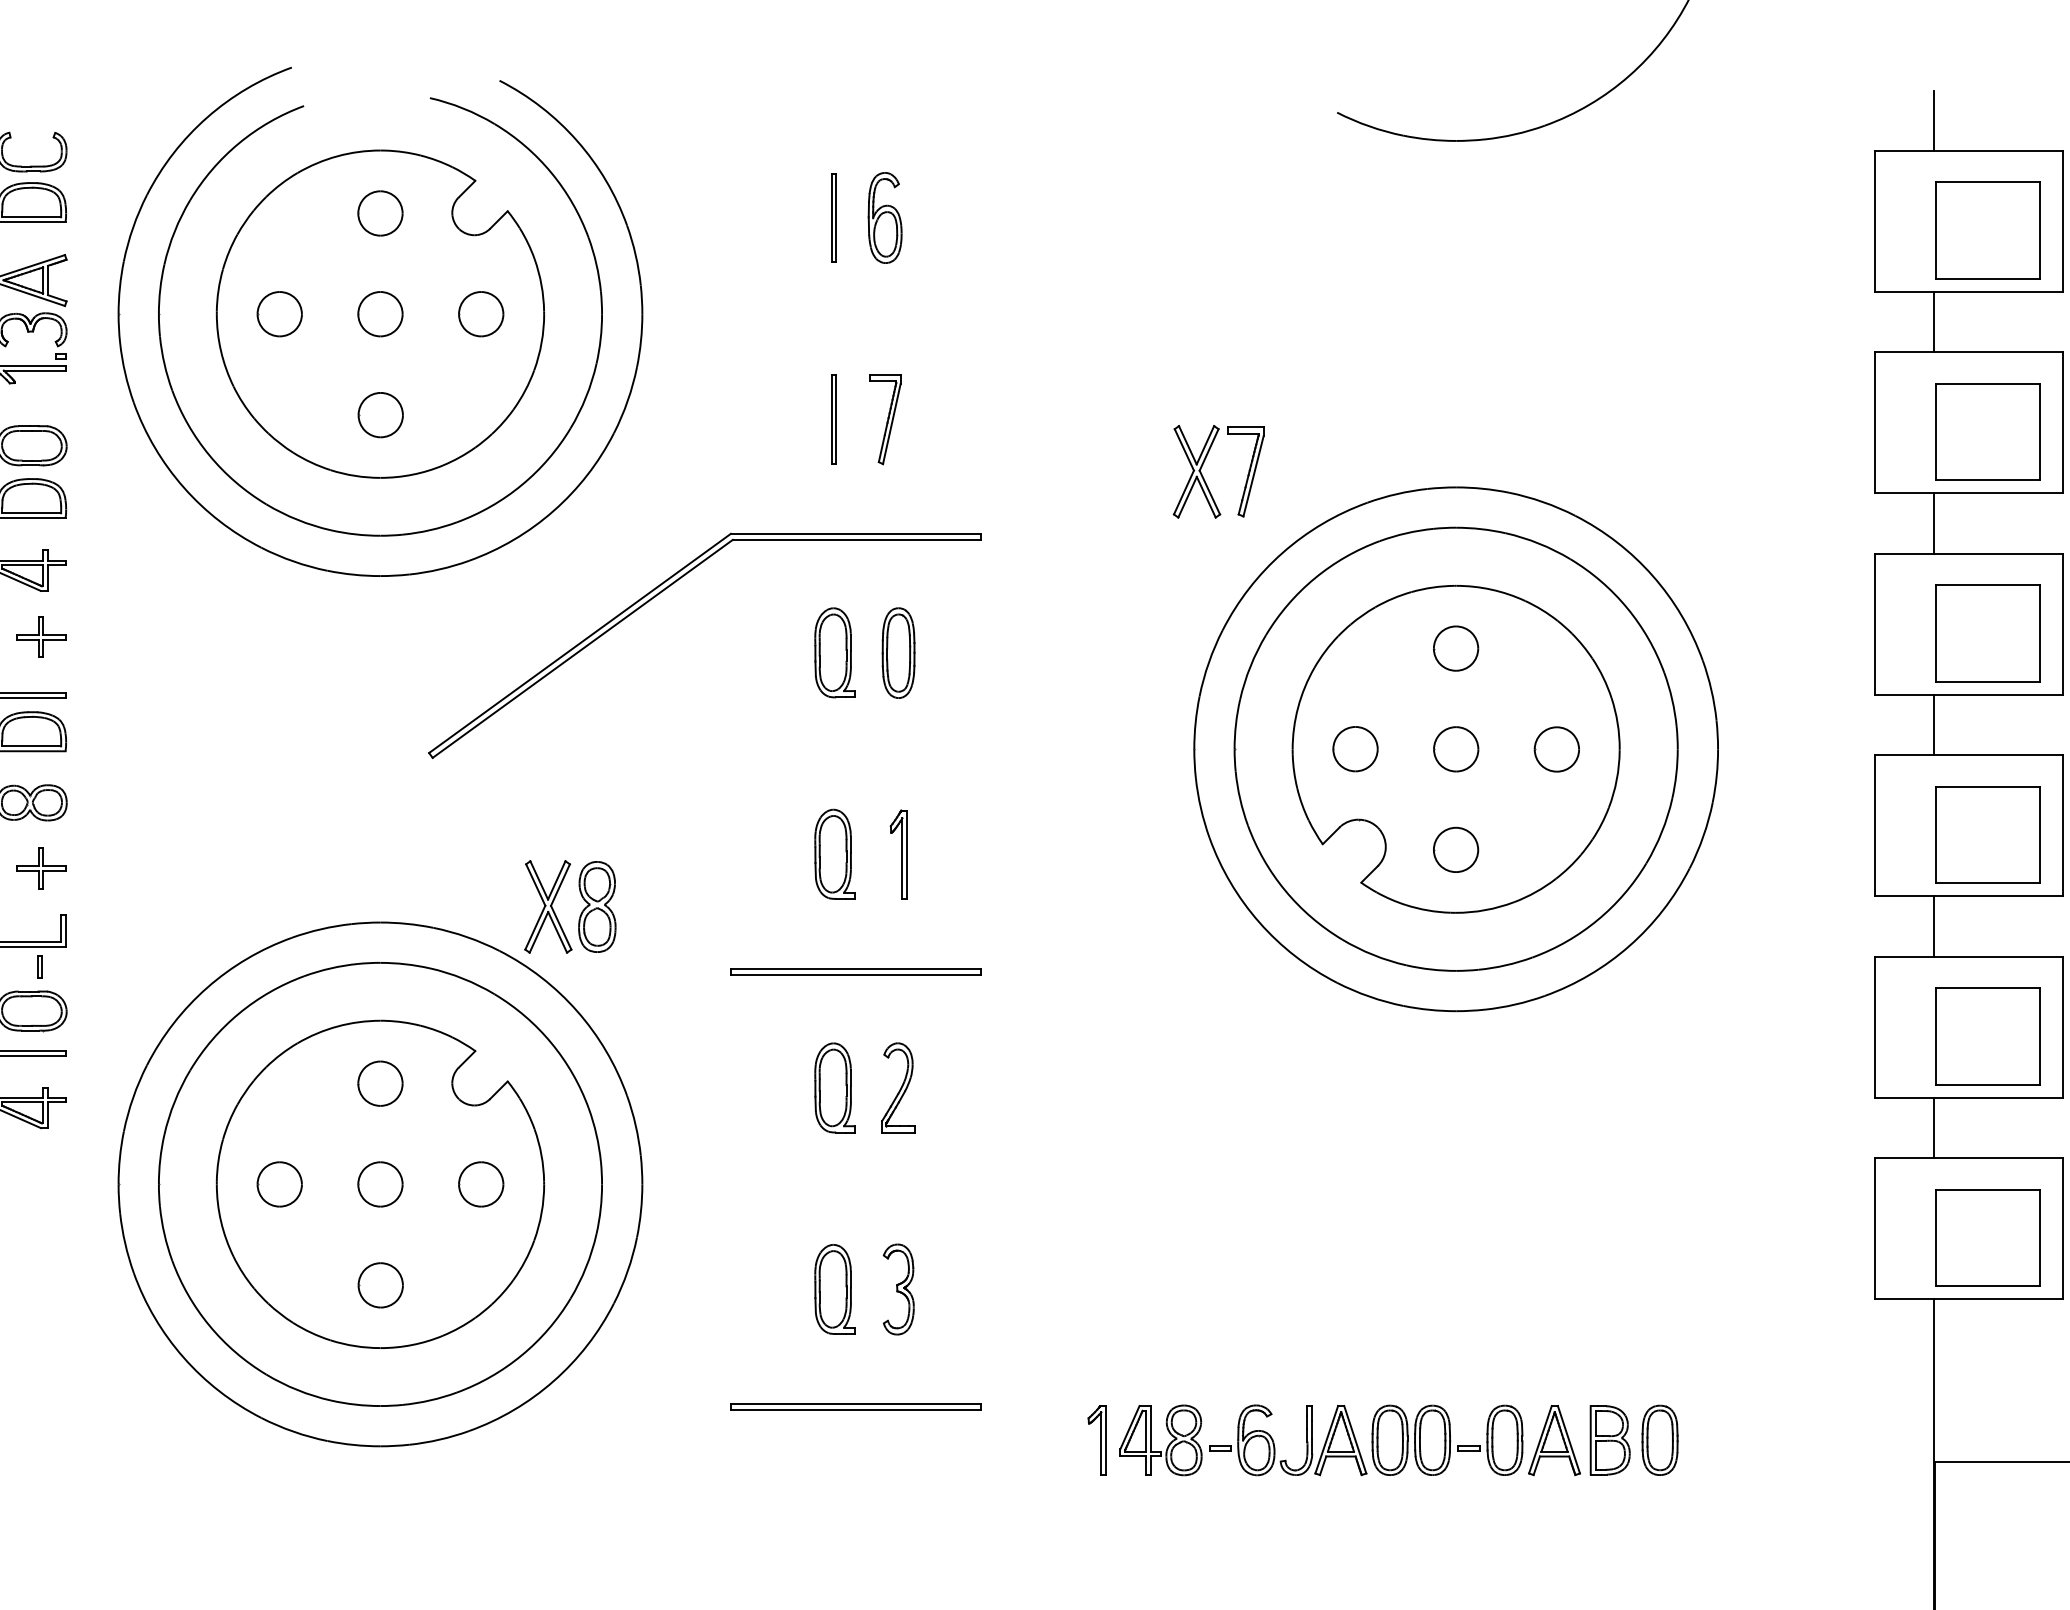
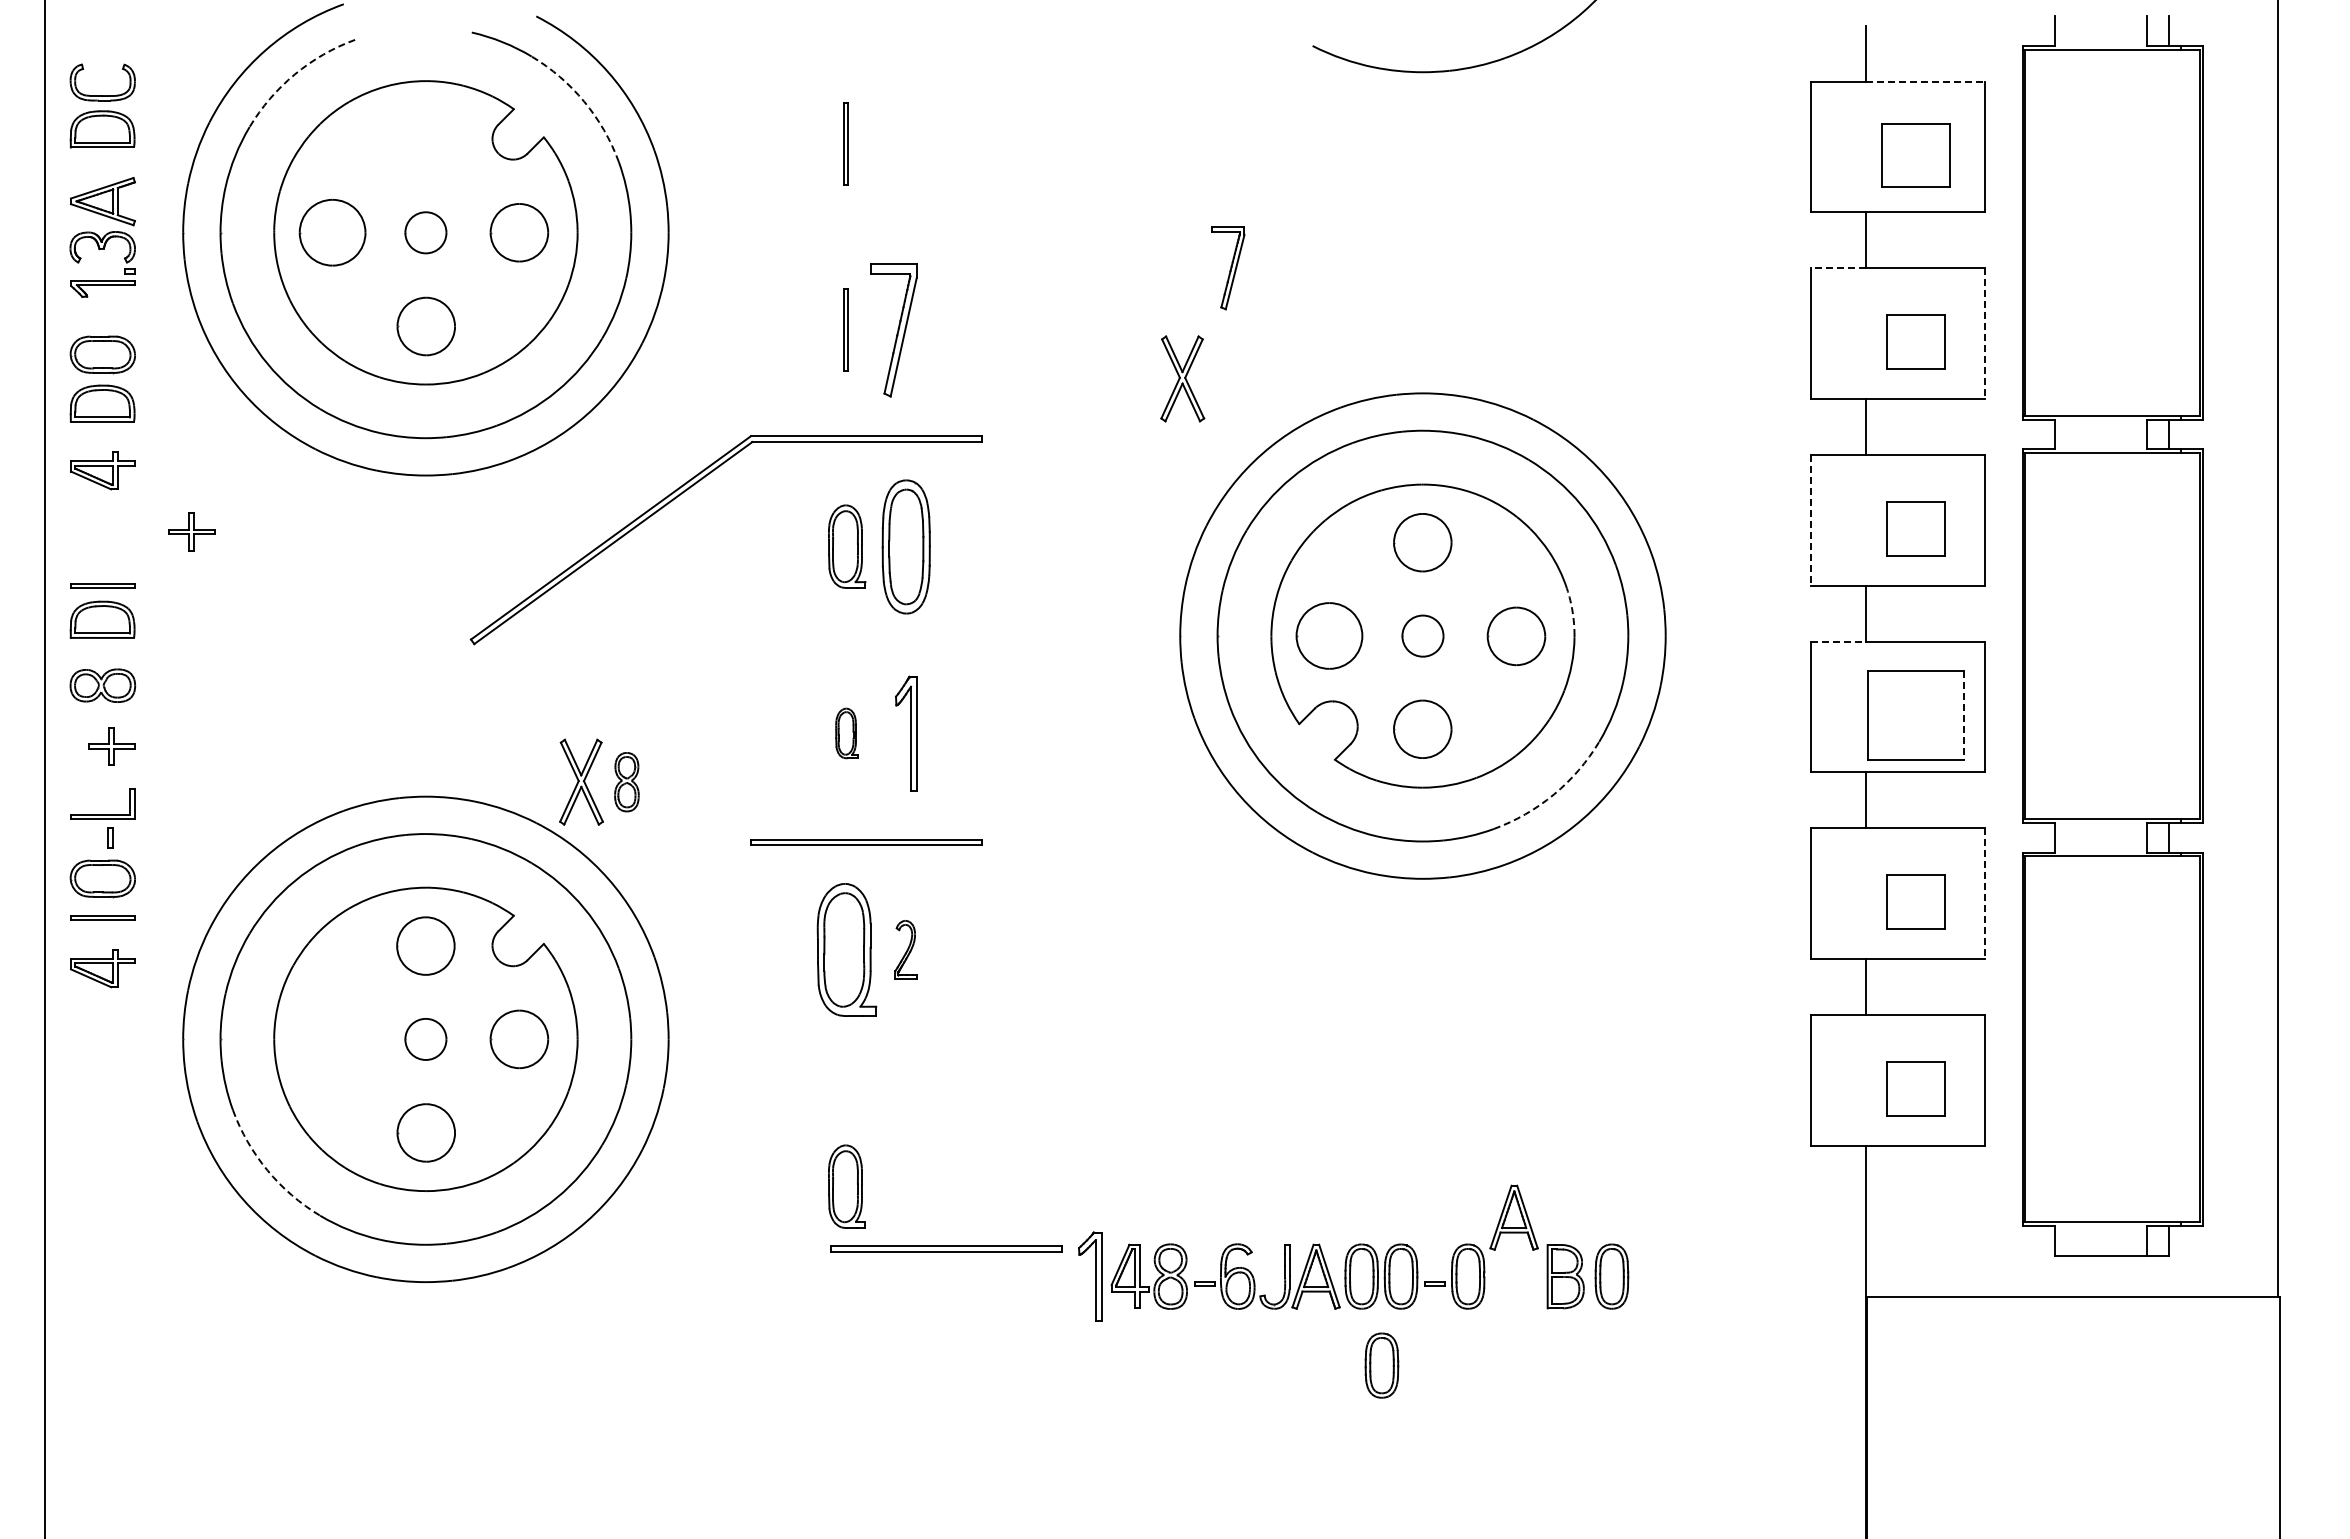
arc: (238, 143) -> (294, 74), solid -> dashed
line: (1998, 150) -> (1925, 81), solid -> dashed
arc: (551, 172) -> (584, 101), solid -> dashed
part: (380, 213) -> (425, 139), removed
part: (884, 217) -> (893, 143), removed
part: (1987, 230) -> (1915, 155), size x0.7
part: (279, 313) -> (332, 232), size x1.6
part: (480, 313) -> (518, 232), size x1.4
line: (1903, 352) -> (1837, 268), solid -> dashed
part: (380, 414) -> (425, 325), size x1.4
part: (884, 419) -> (893, 330), size x1.6
line: (2062, 423) -> (1984, 334), solid -> dashed
part: (1987, 431) -> (1915, 341), size x0.6
part: (1246, 472) -> (1228, 268), moved
line: (1875, 624) -> (1811, 520), solid -> dashed
part: (1987, 633) -> (1915, 528), size x0.6
part: (41, 636) -> (191, 531), moved
part: (1455, 648) -> (1422, 542), size x1.4
part: (897, 652) -> (905, 546), size x1.6
arc: (1617, 722) -> (1572, 611), solid -> dashed
part: (1355, 748) -> (1329, 635), size x1.6
part: (1556, 748) -> (1515, 635), size x1.4
line: (1904, 755) -> (1838, 641), solid -> dashed
line: (2040, 834) -> (1964, 715), solid -> dashed
part: (1455, 850) -> (1422, 729), size x1.4
part: (834, 854) -> (846, 733), size x0.6
part: (898, 854) -> (906, 733), size x1.4
part: (596, 906) -> (626, 781), size x0.7
arc: (1597, 920) -> (1553, 794), solid -> dashed
line: (2062, 1028) -> (1984, 894), solid -> dashed
part: (1987, 1035) -> (1915, 901), size x0.6
part: (380, 1083) -> (425, 945), size x1.4
part: (835, 1087) -> (847, 949), size x1.6
part: (897, 1087) -> (905, 949), size x0.7
part: (279, 1184) -> (332, 1039), removed
part: (480, 1184) -> (518, 1039), size x1.4
part: (1987, 1237) -> (1915, 1088), size x0.6
part: (380, 1284) -> (425, 1132), size x1.4
part: (834, 1289) -> (846, 1186), moved
part: (898, 1289) -> (906, 1136), removed
arc: (209, 1325) -> (267, 1170), solid -> dashed
part: (855, 1406) -> (946, 1248), moved
part: (1097, 1440) -> (1090, 1276), size x1.4
part: (1553, 1440) -> (1513, 1217), moved
part: (1411, 1536) -> (1381, 1365), added

